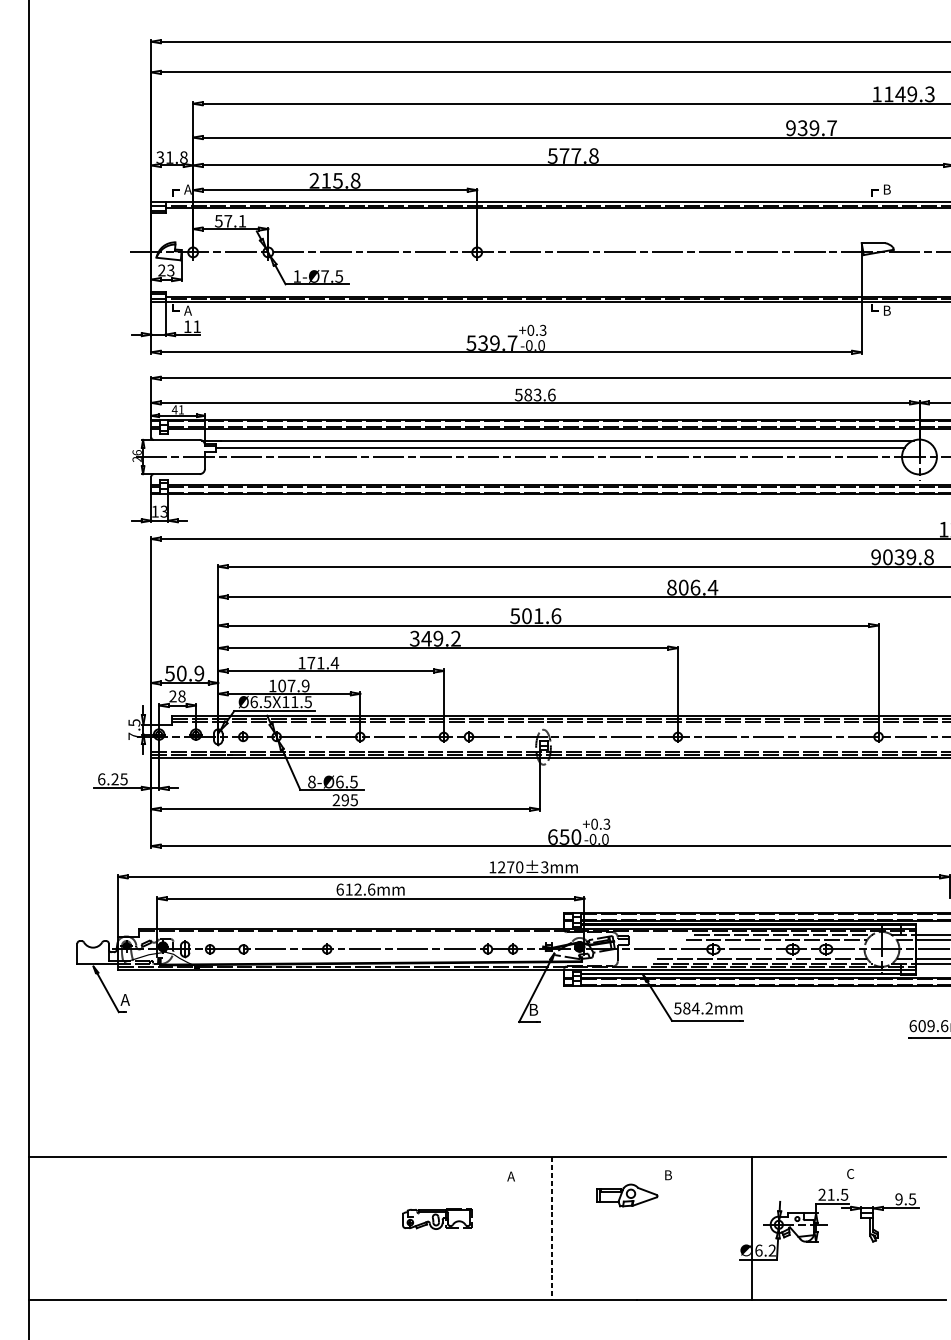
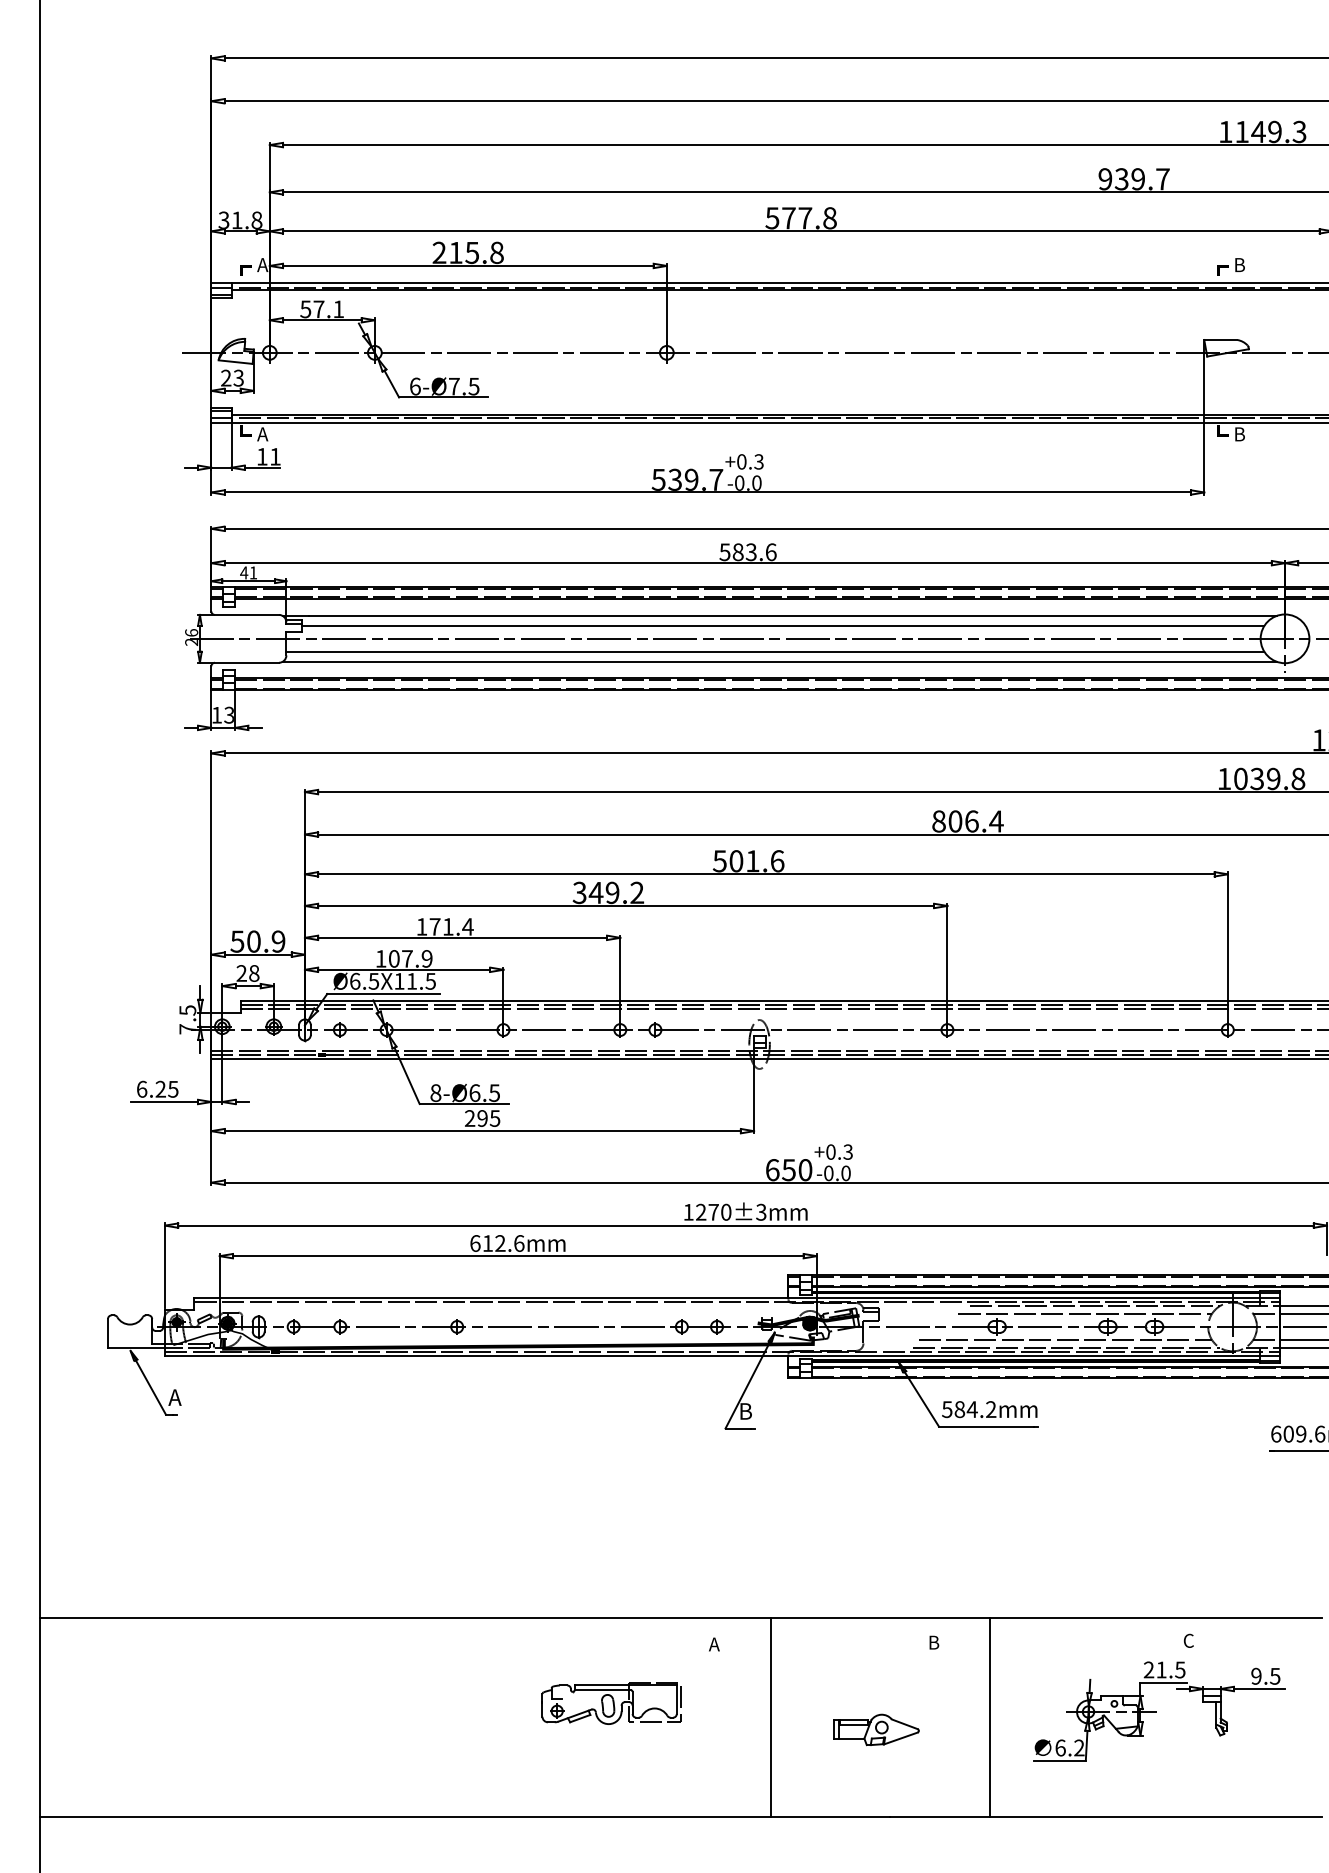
text: (297, 276) -> (415, 386), 1-Ø7.5 -> 6-Ø7.5
line: (554, 466) -> (775, 651), added
line: (557, 473) -> (779, 661), added
text: (876, 556) -> (1224, 778), 9039.8 -> 1039.8
part: (627, 1195) -> (876, 1729), moved
part: (437, 1218) -> (611, 1703), size x1.43
line: (552, 1228) -> (771, 1717), dashed -> solid
line: (751, 1228) -> (990, 1716), moved

